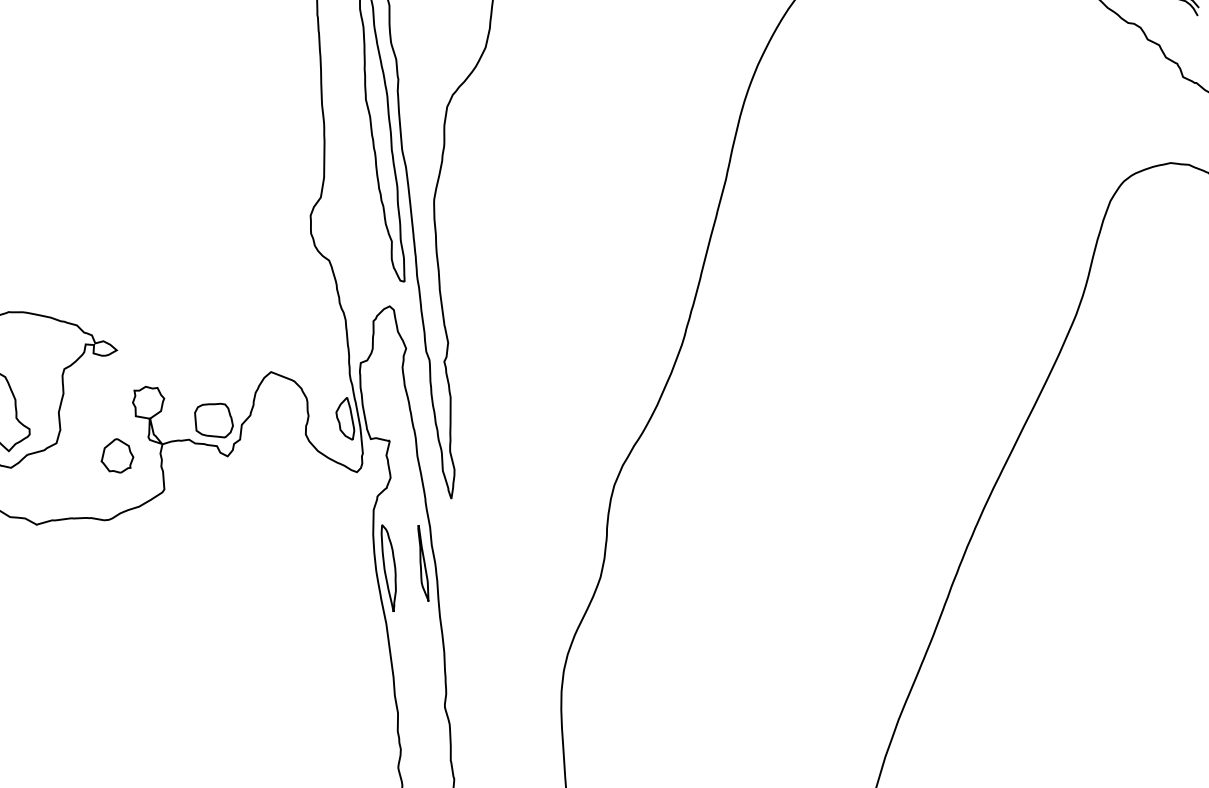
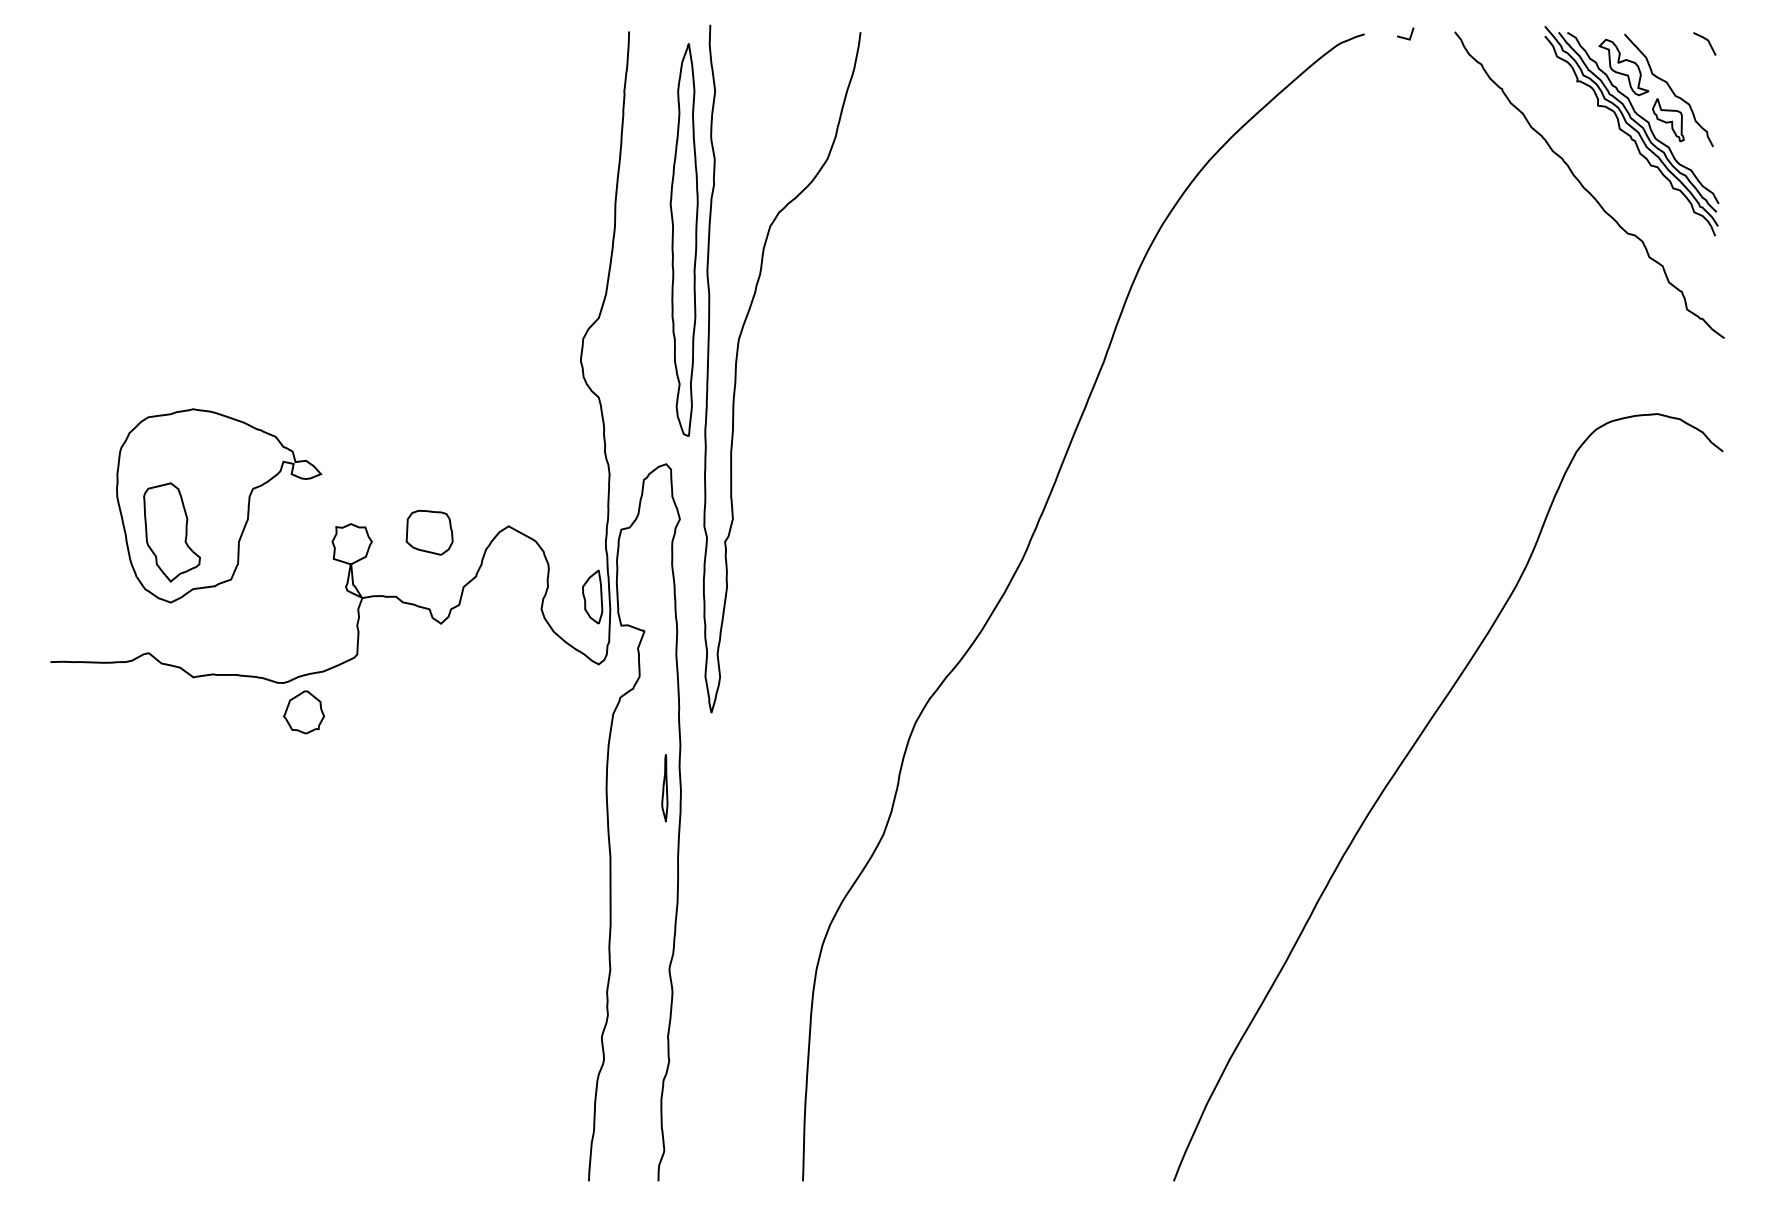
part: (213, 420) -> (429, 532), moved
part: (116, 456) -> (303, 712), moved
part: (422, 563) -> (664, 788), size x0.7
part: (389, 568) -> (623, 788), removed

